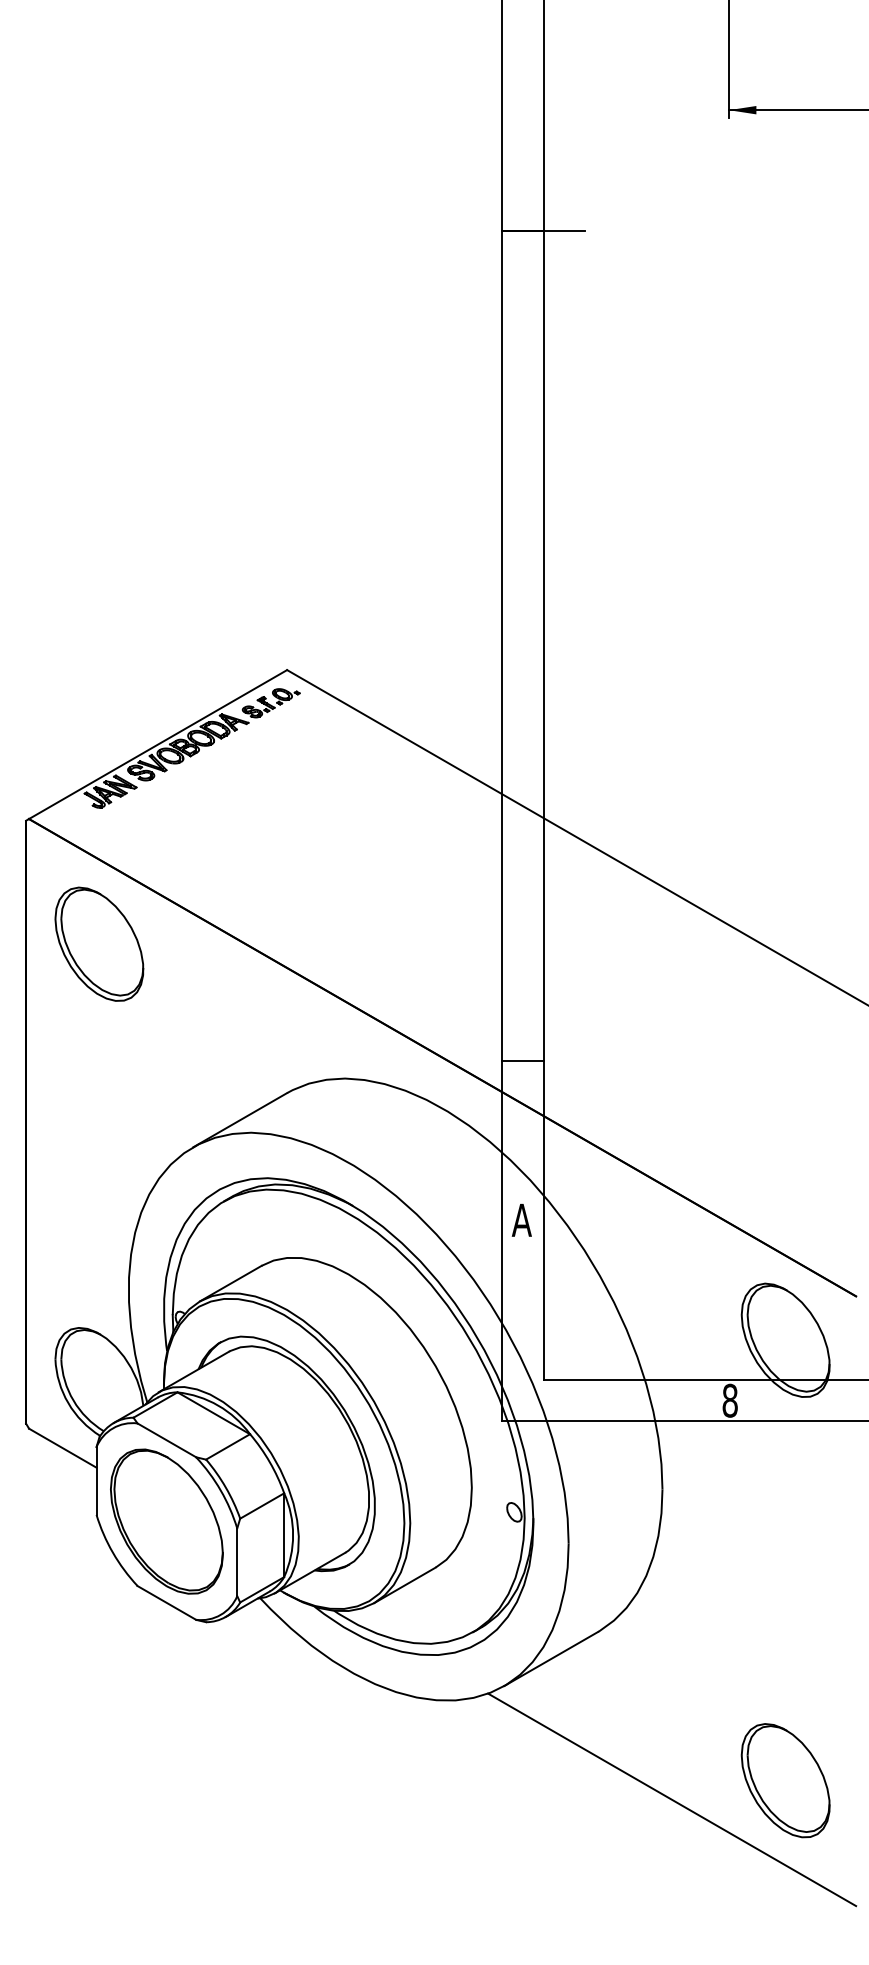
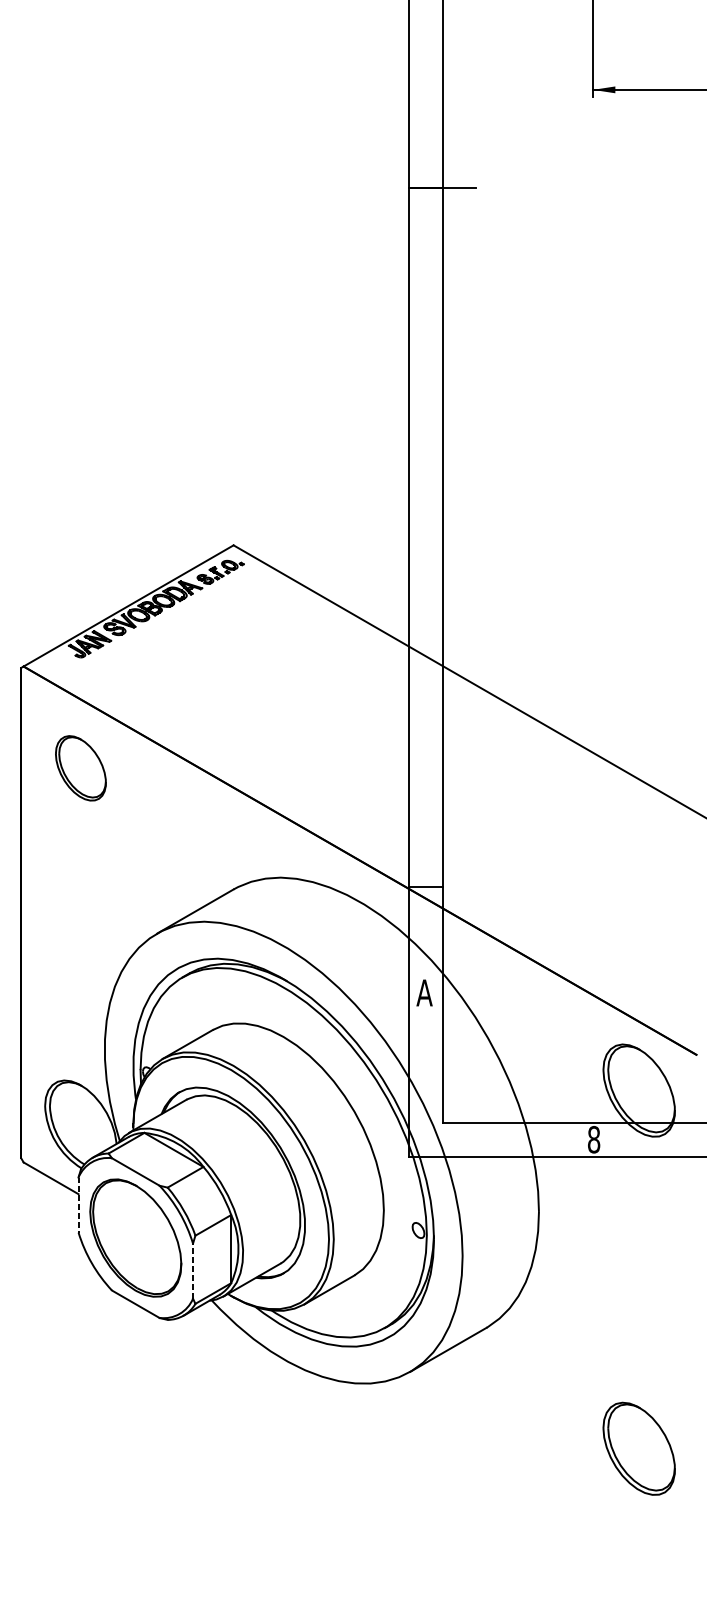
part: (99, 943) -> (80, 767), size x0.7
line: (522, 1060) -> (425, 886), moved
line: (96, 1481) -> (78, 1205), solid -> dashed
line: (237, 1562) -> (193, 1271), solid -> dashed
line: (672, 1799) -> (547, 1464), removed

